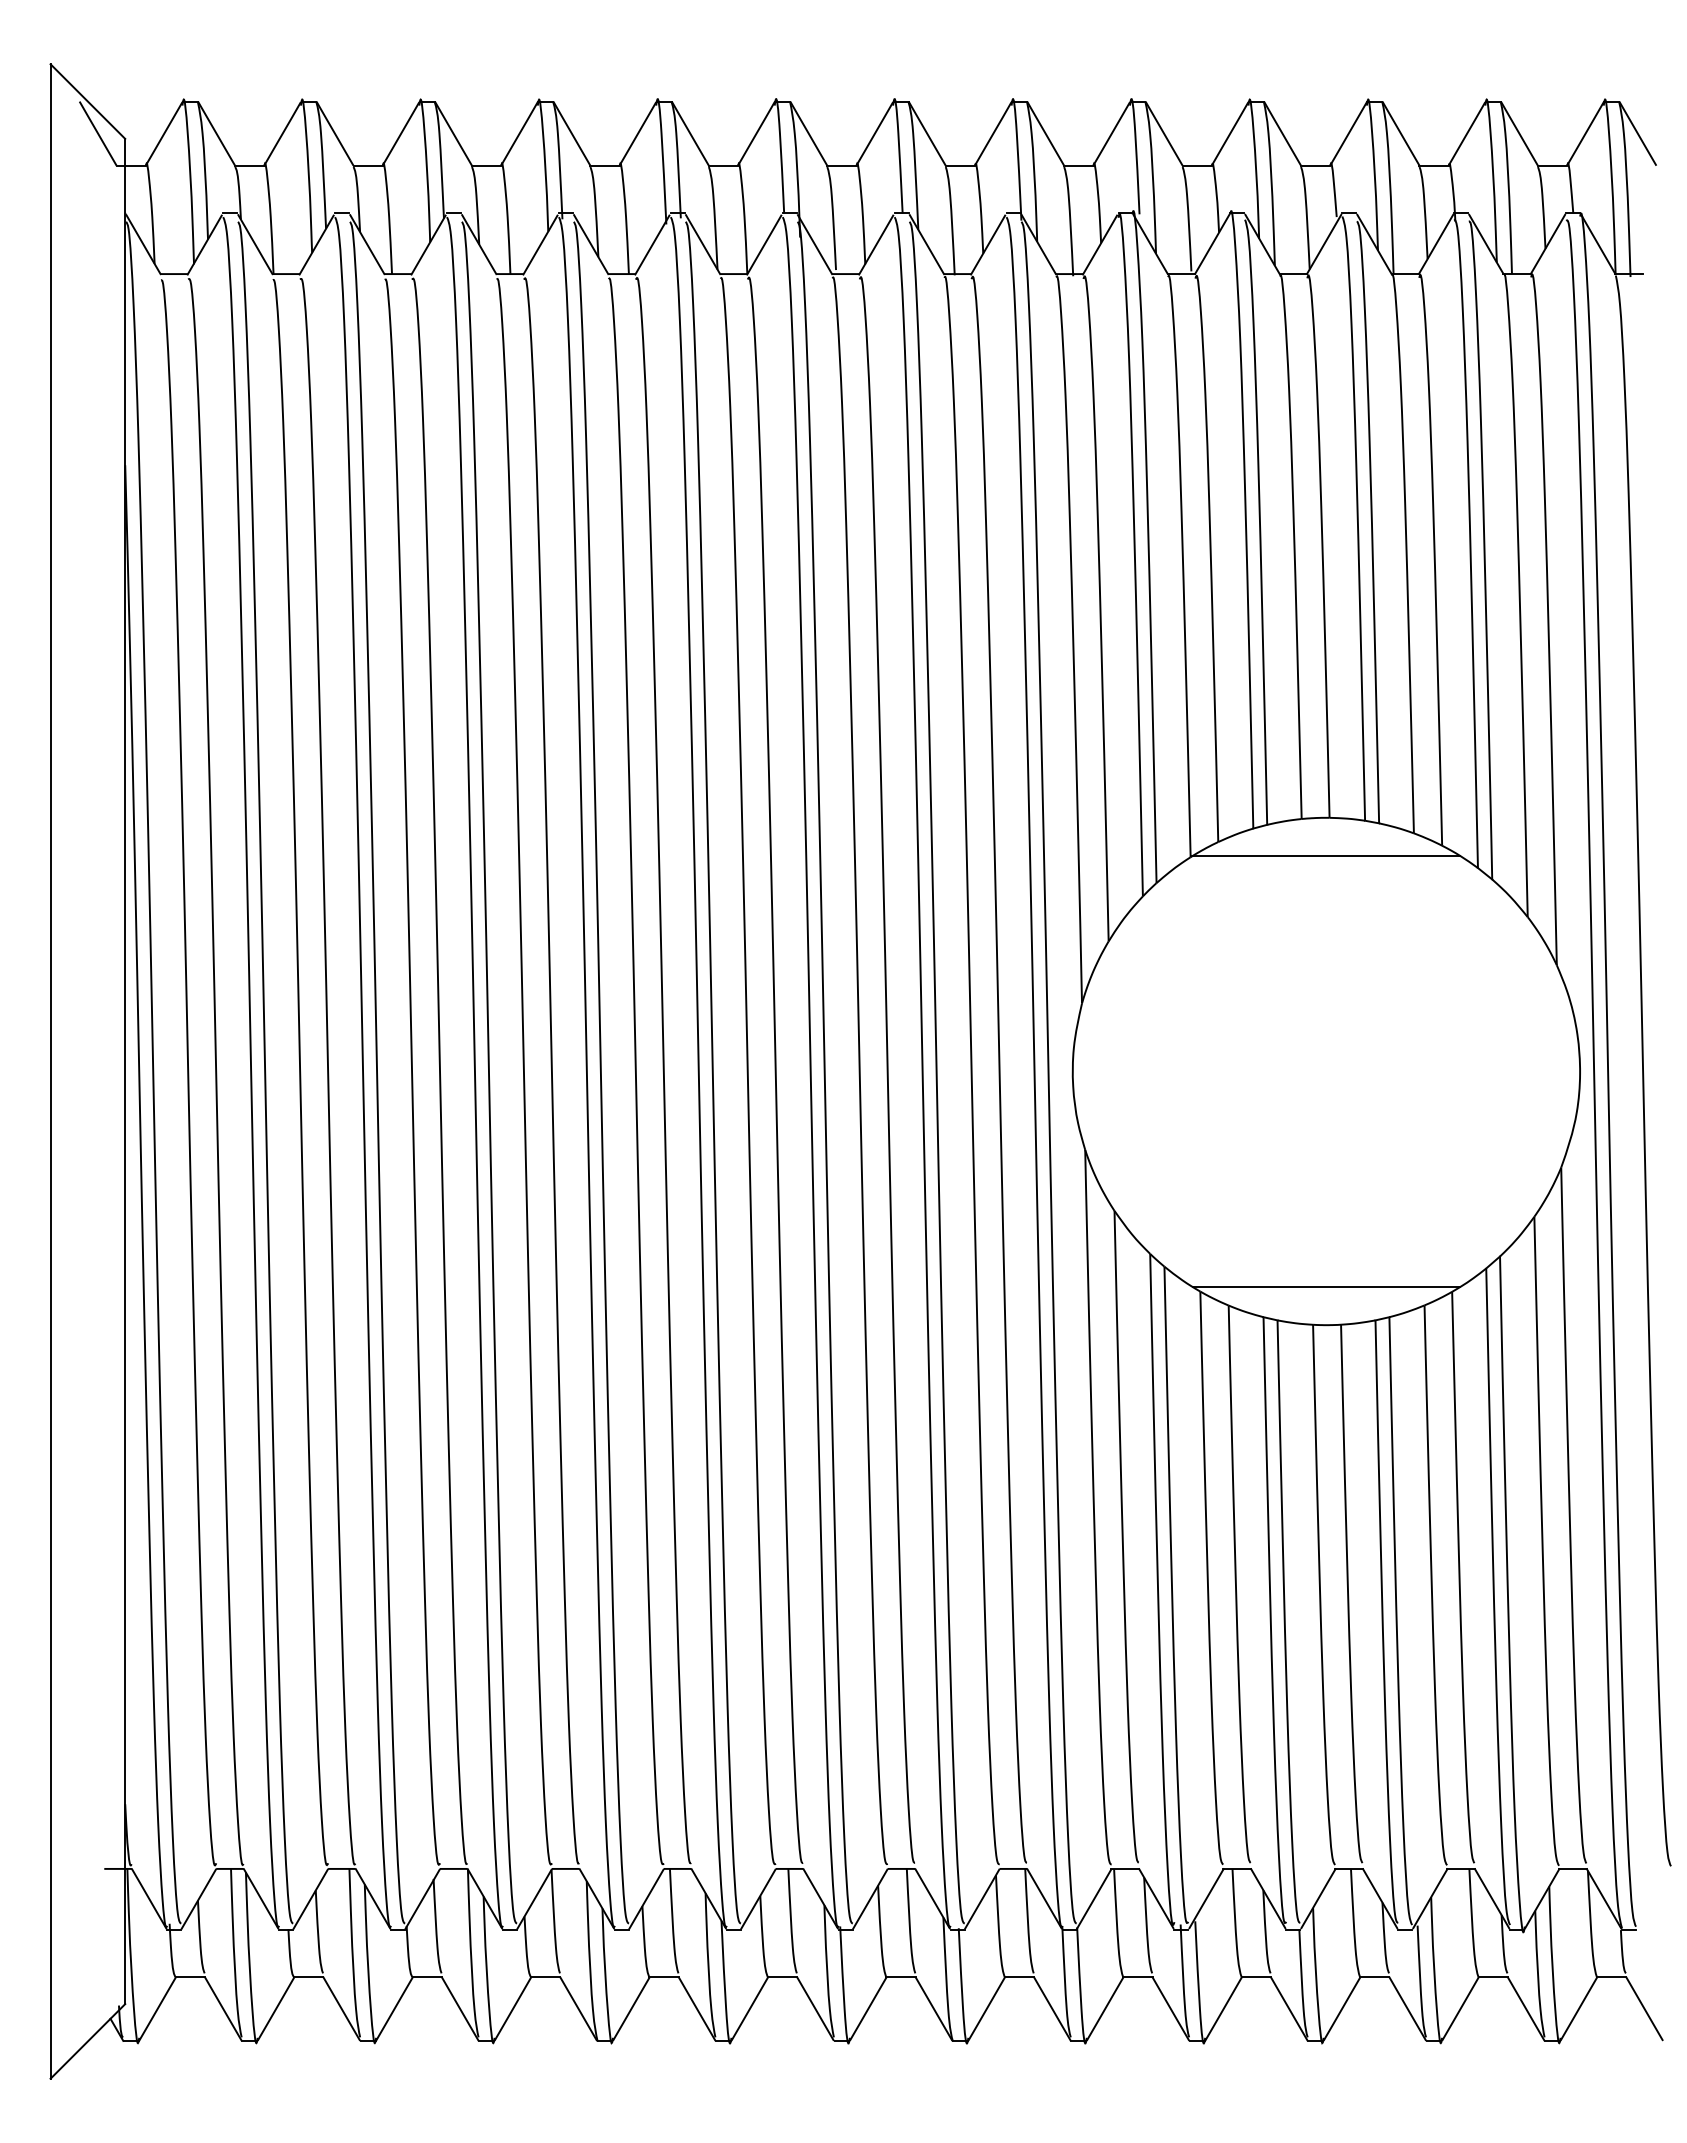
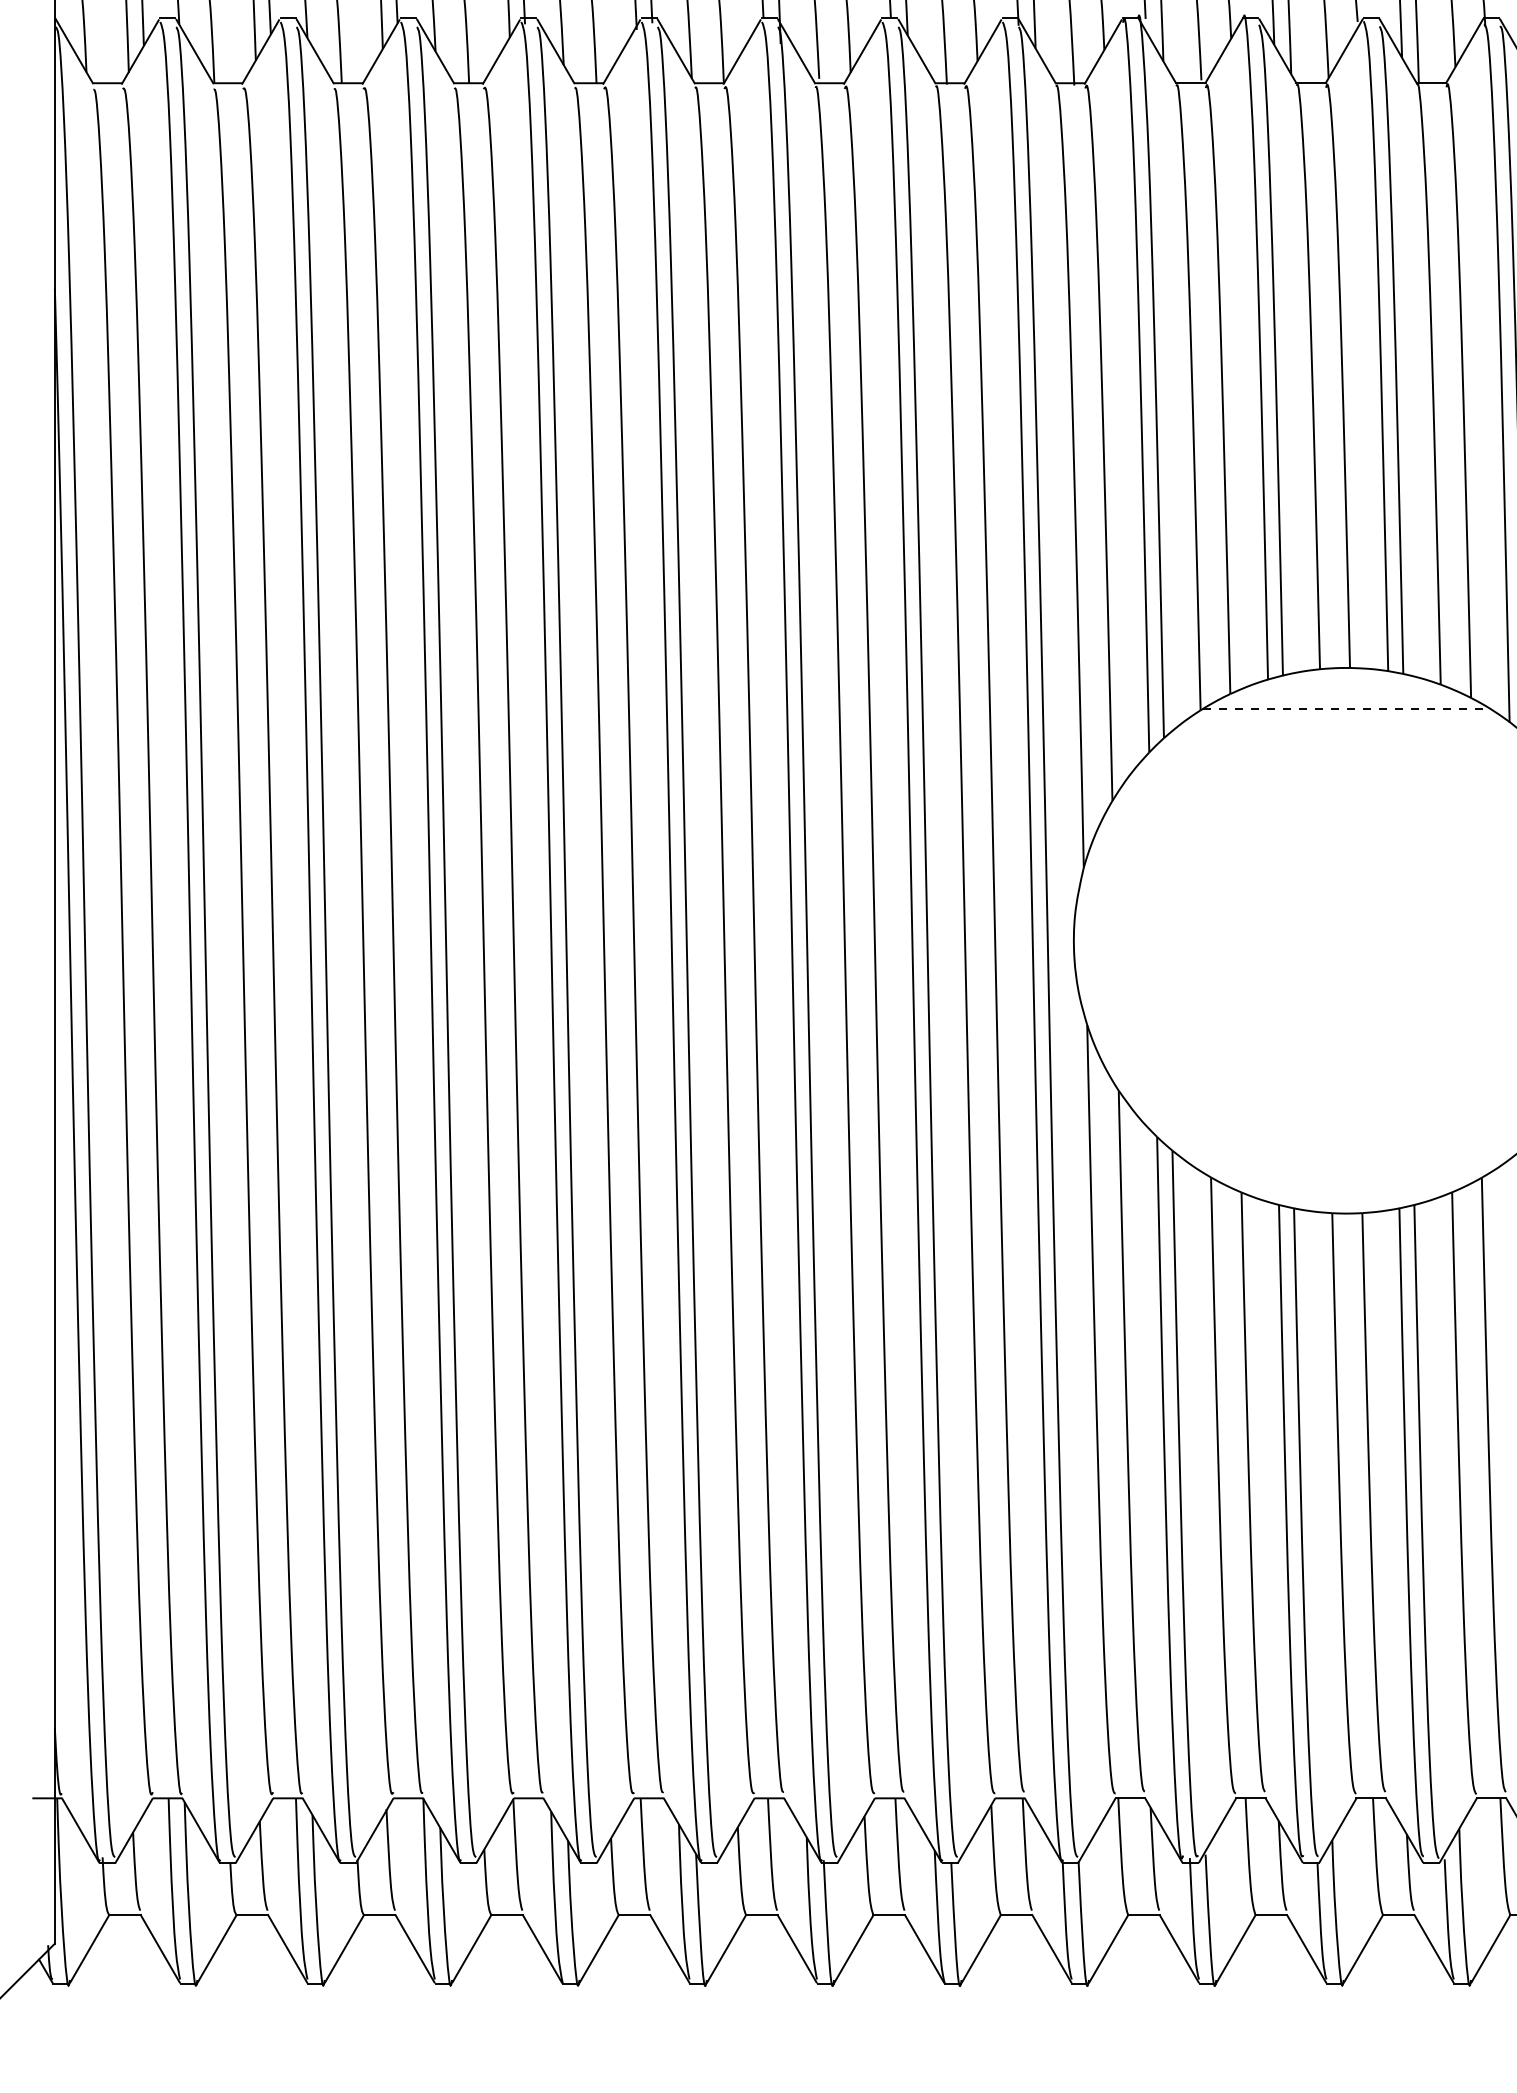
line: (1326, 856) -> (1346, 709), solid -> dashed
line: (1326, 1286) -> (1346, 1171), removed

